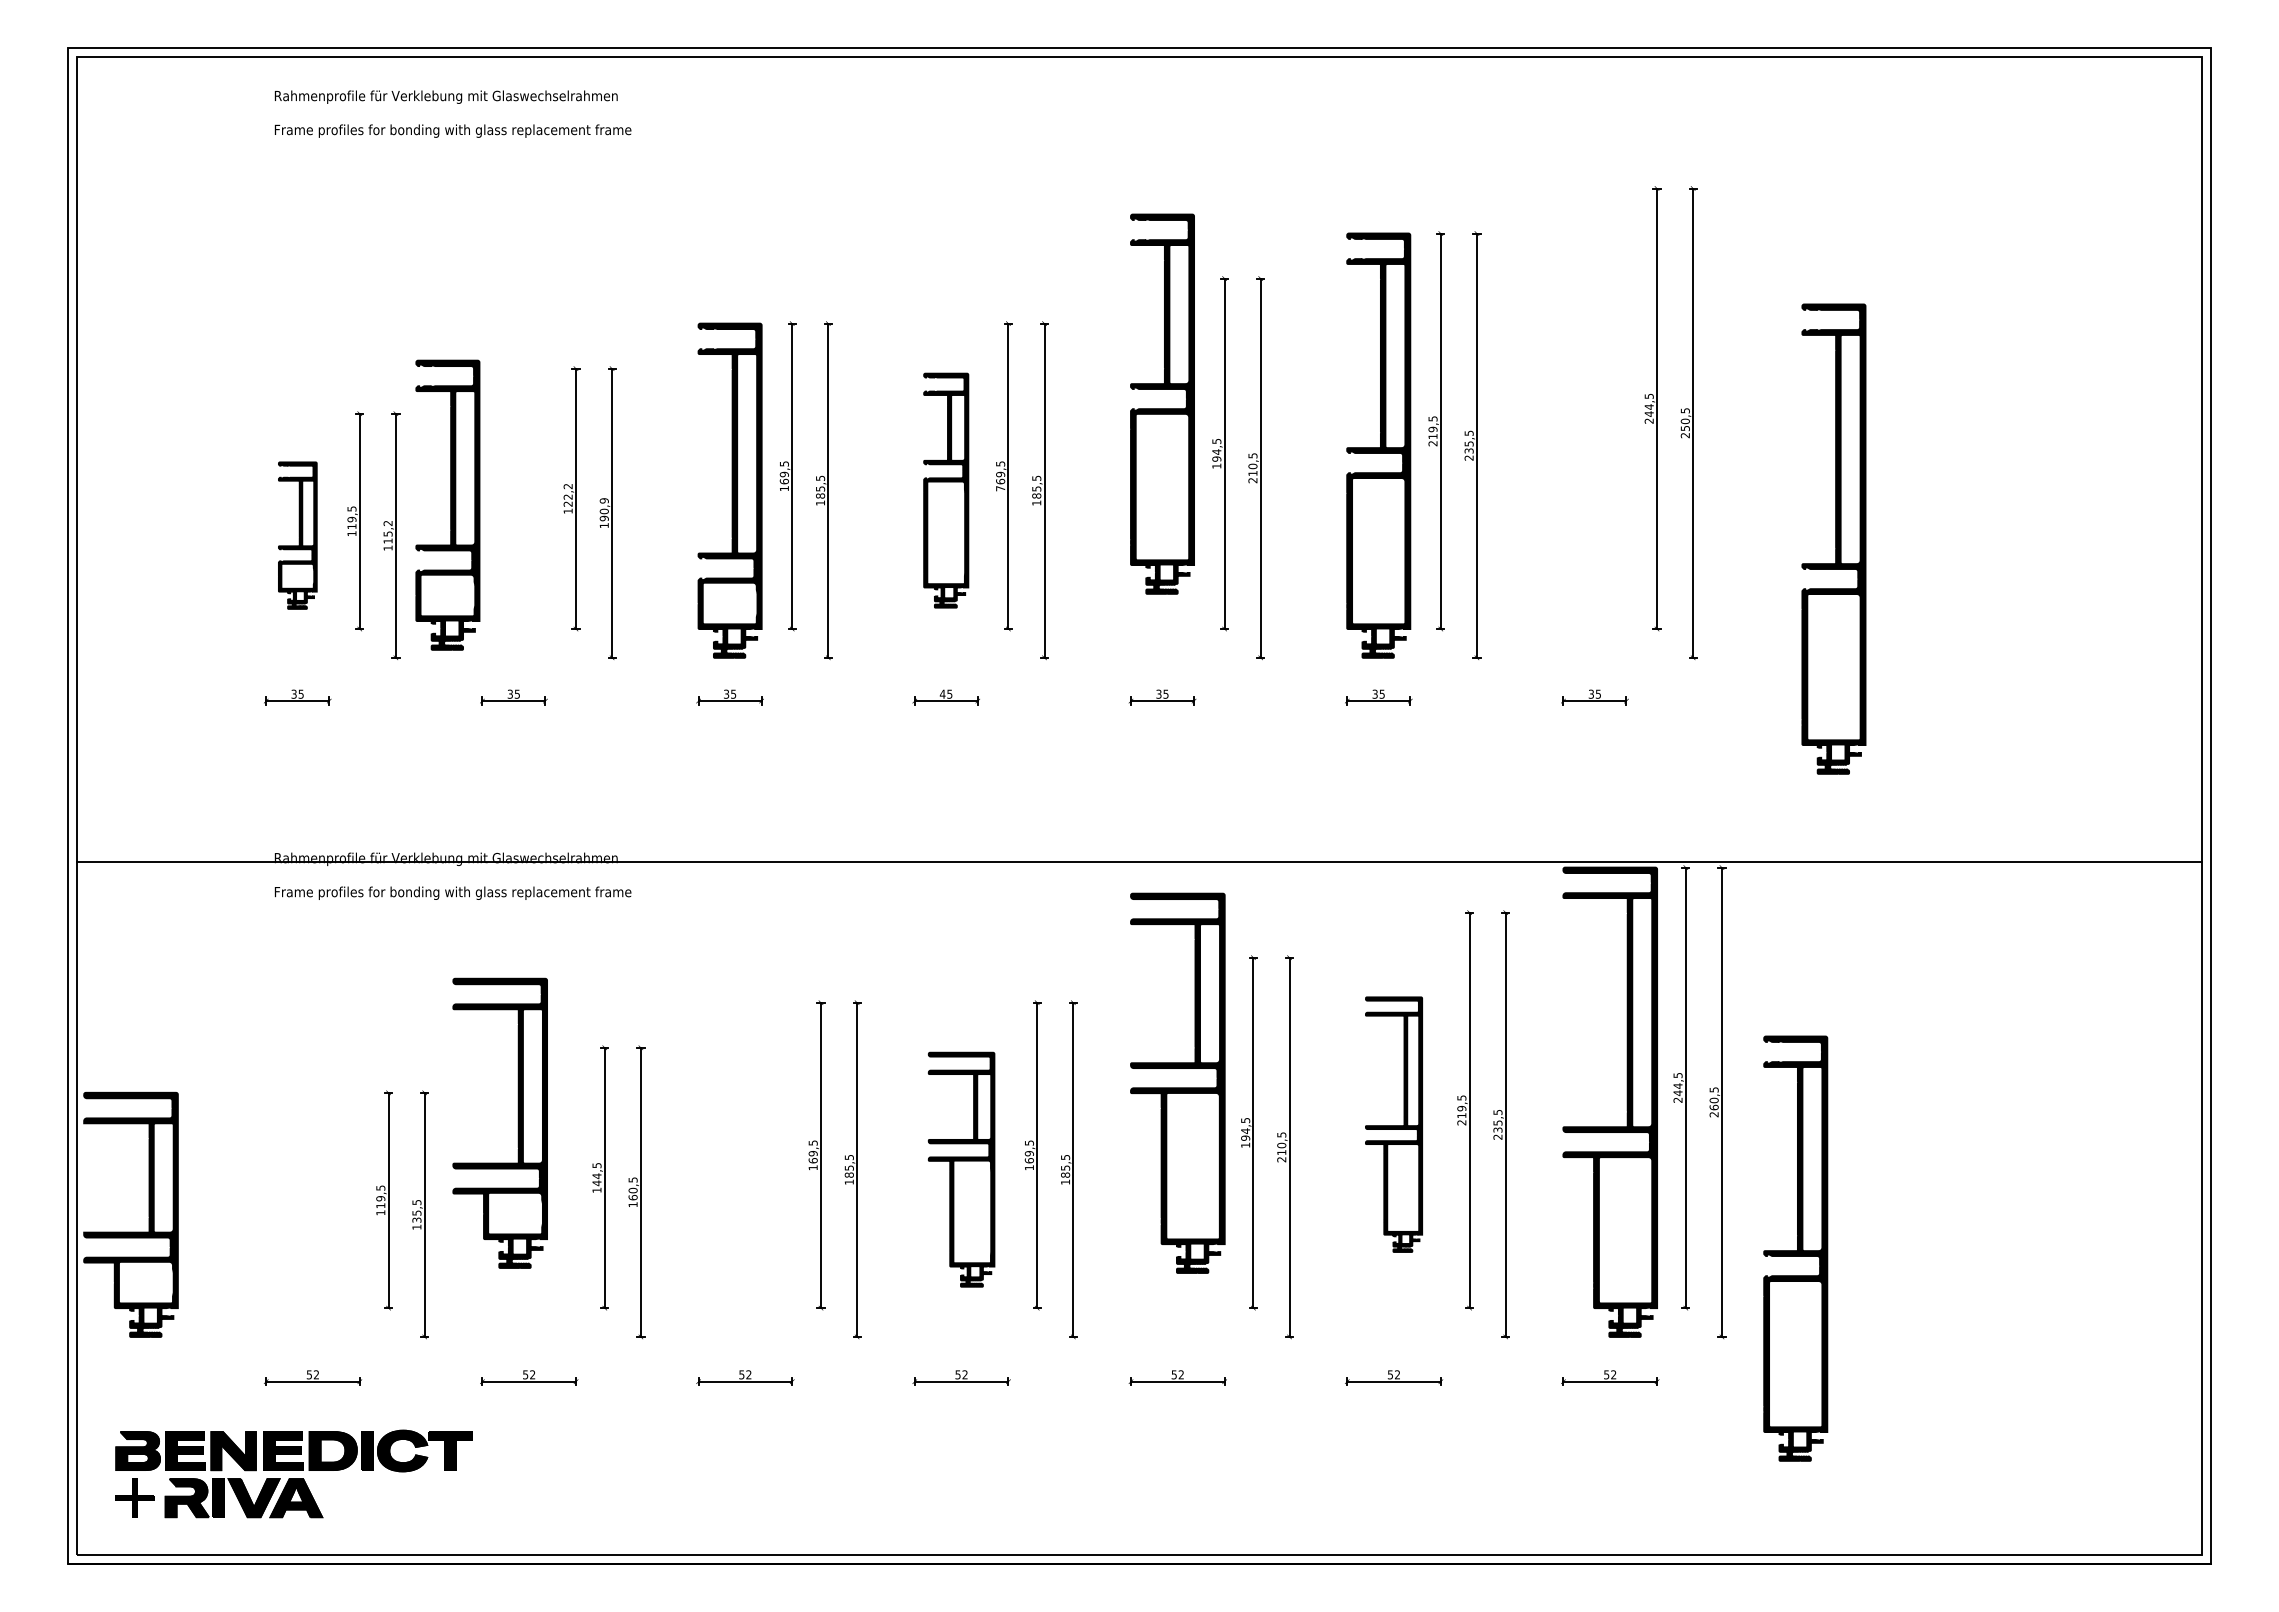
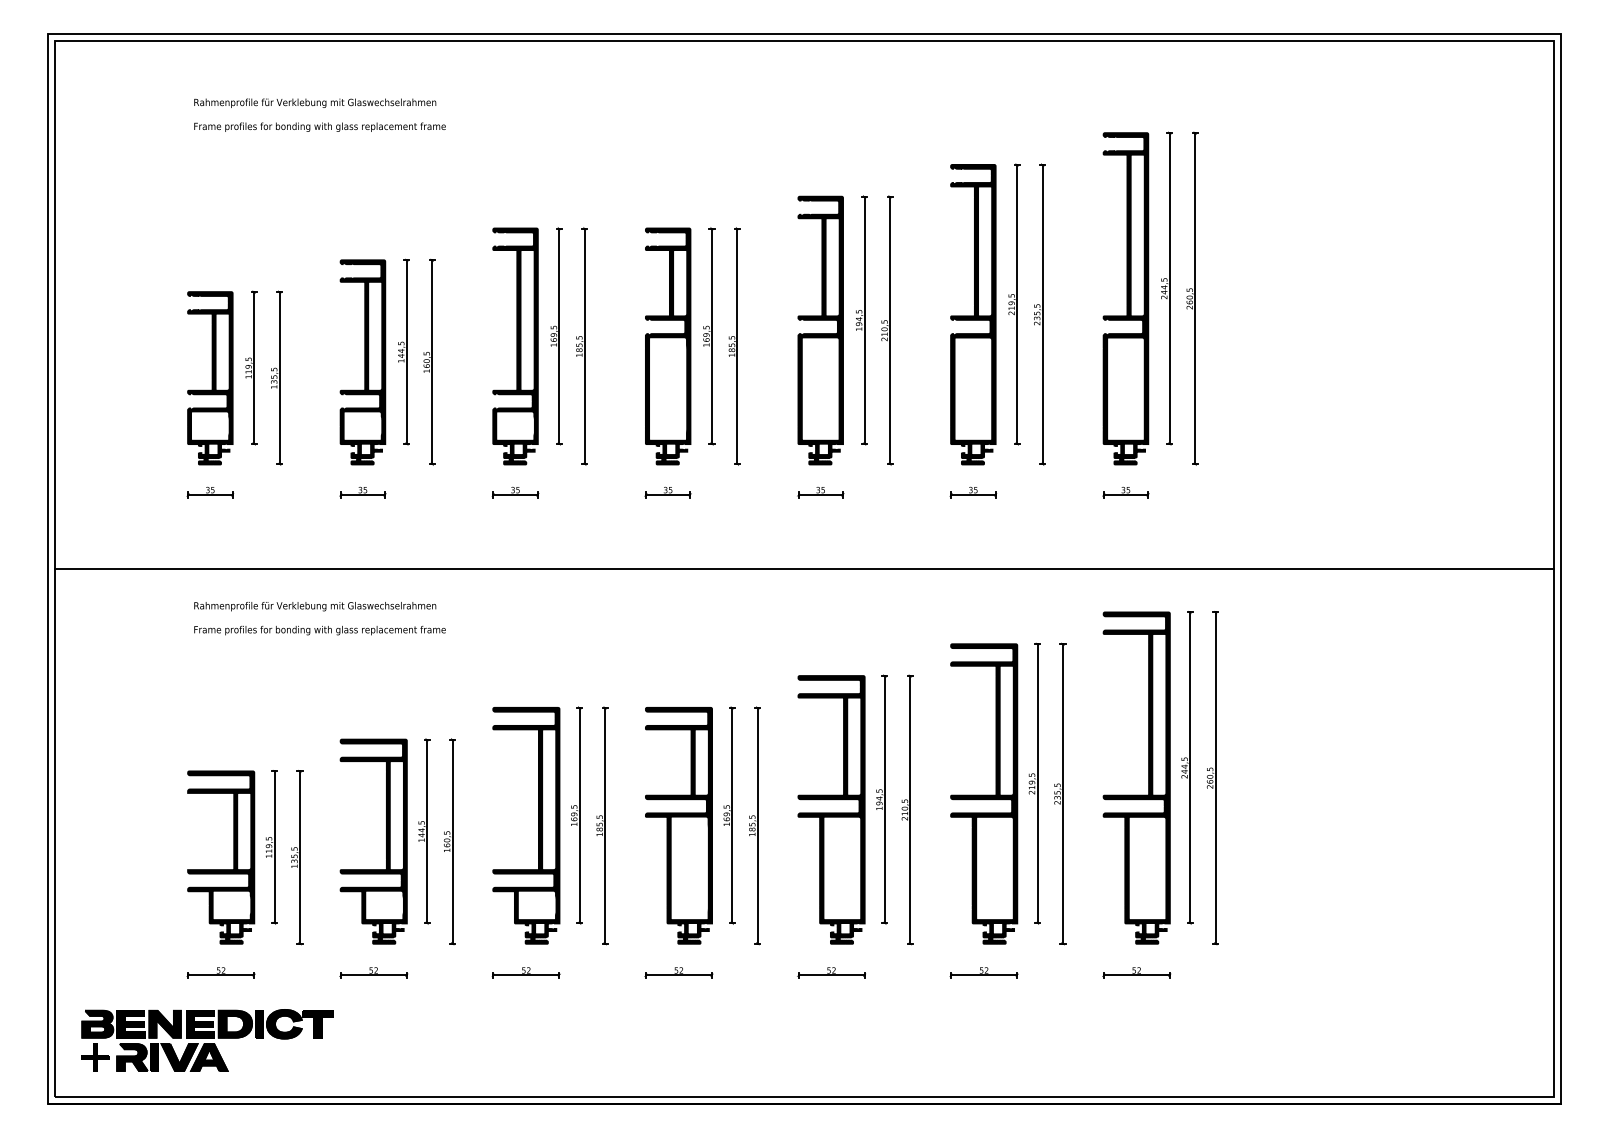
text: (452, 113) -> (319, 114), moved
part: (1162, 403) -> (820, 330), moved
text: (1684, 428) -> (1189, 302), 250,5 -> 260,5
text: (1000, 488) -> (706, 344), 769,5 -> 169,5
part: (945, 490) -> (667, 346), size x1.43
text: (567, 495) -> (400, 349), 122,2 -> 144,5
part: (447, 504) -> (362, 361), moved
text: (603, 509) -> (426, 359), 190,9 -> 160,5
text: (387, 531) -> (273, 375), 115,2 -> 135,5
part: (297, 535) -> (210, 378), size x1.67
part: (1833, 538) -> (1125, 298), moved
text: (942, 693) -> (665, 489), 45 -> 35
line: (1139, 862) -> (804, 569), moved
part: (1177, 1082) -> (831, 809), moved
part: (517, 1122) -> (385, 841), moved
part: (1393, 1124) -> (983, 793), size x1.67
part: (762, 1169) -> (538, 825), added
part: (961, 1169) -> (678, 825), size x1.43
part: (130, 1231) -> (220, 869), moved
part: (1795, 1248) -> (1267, 881), removed

